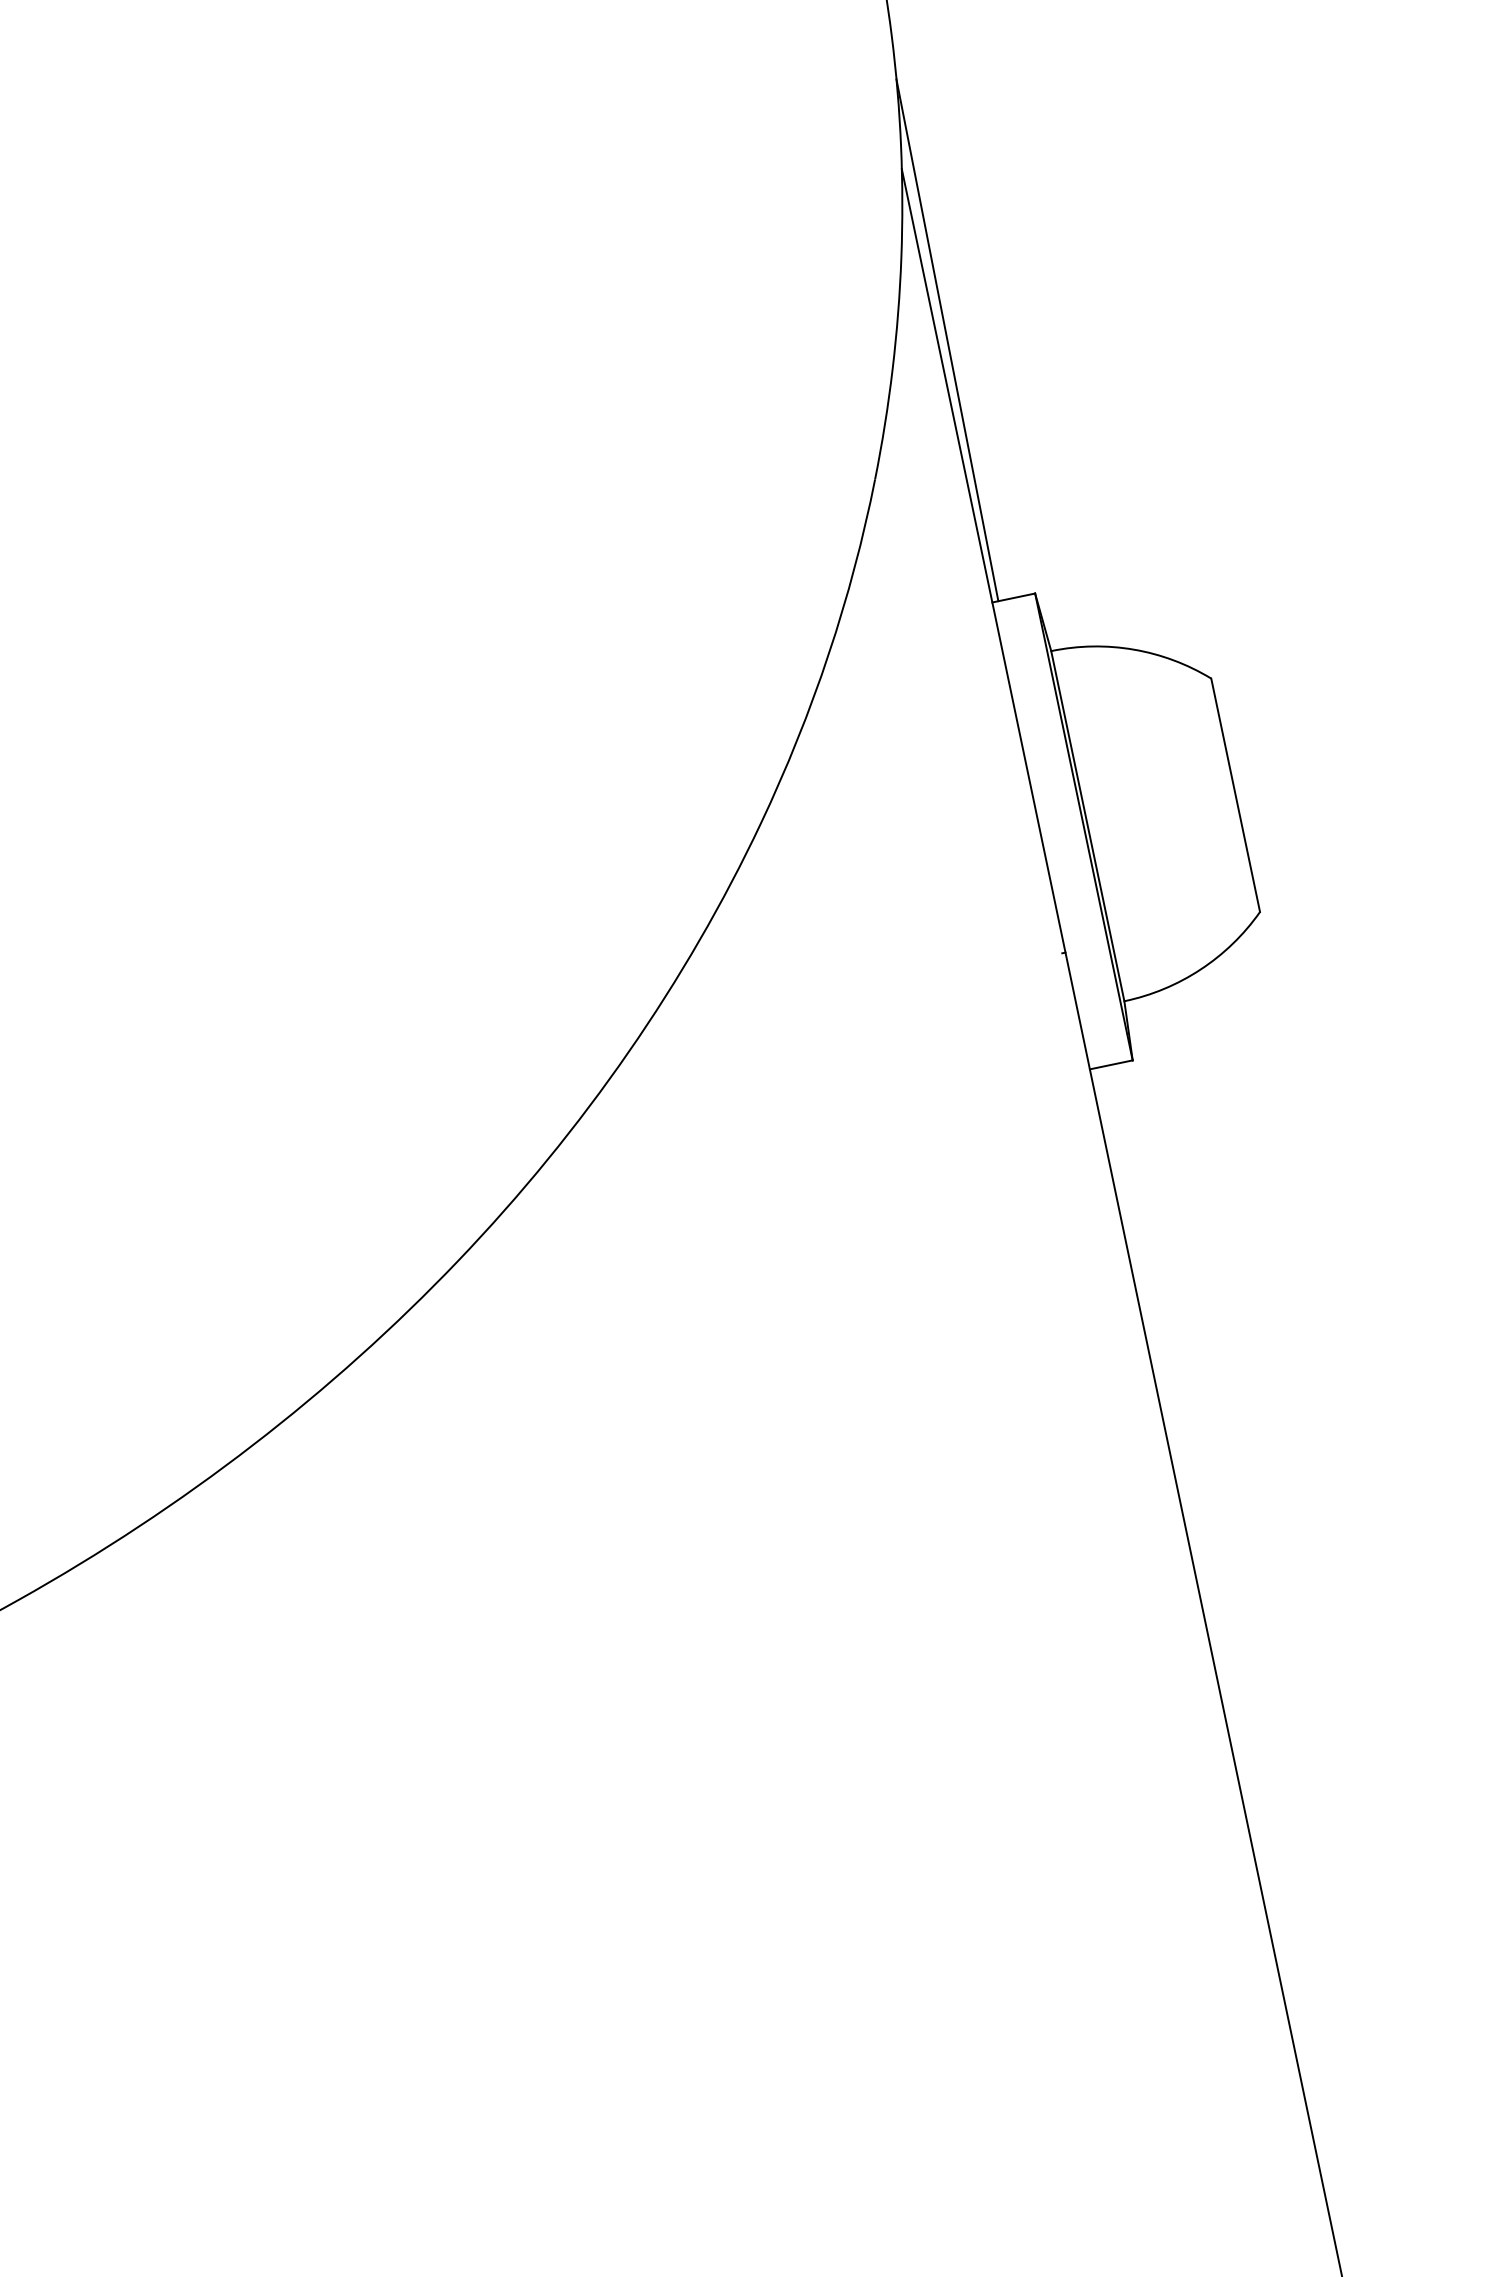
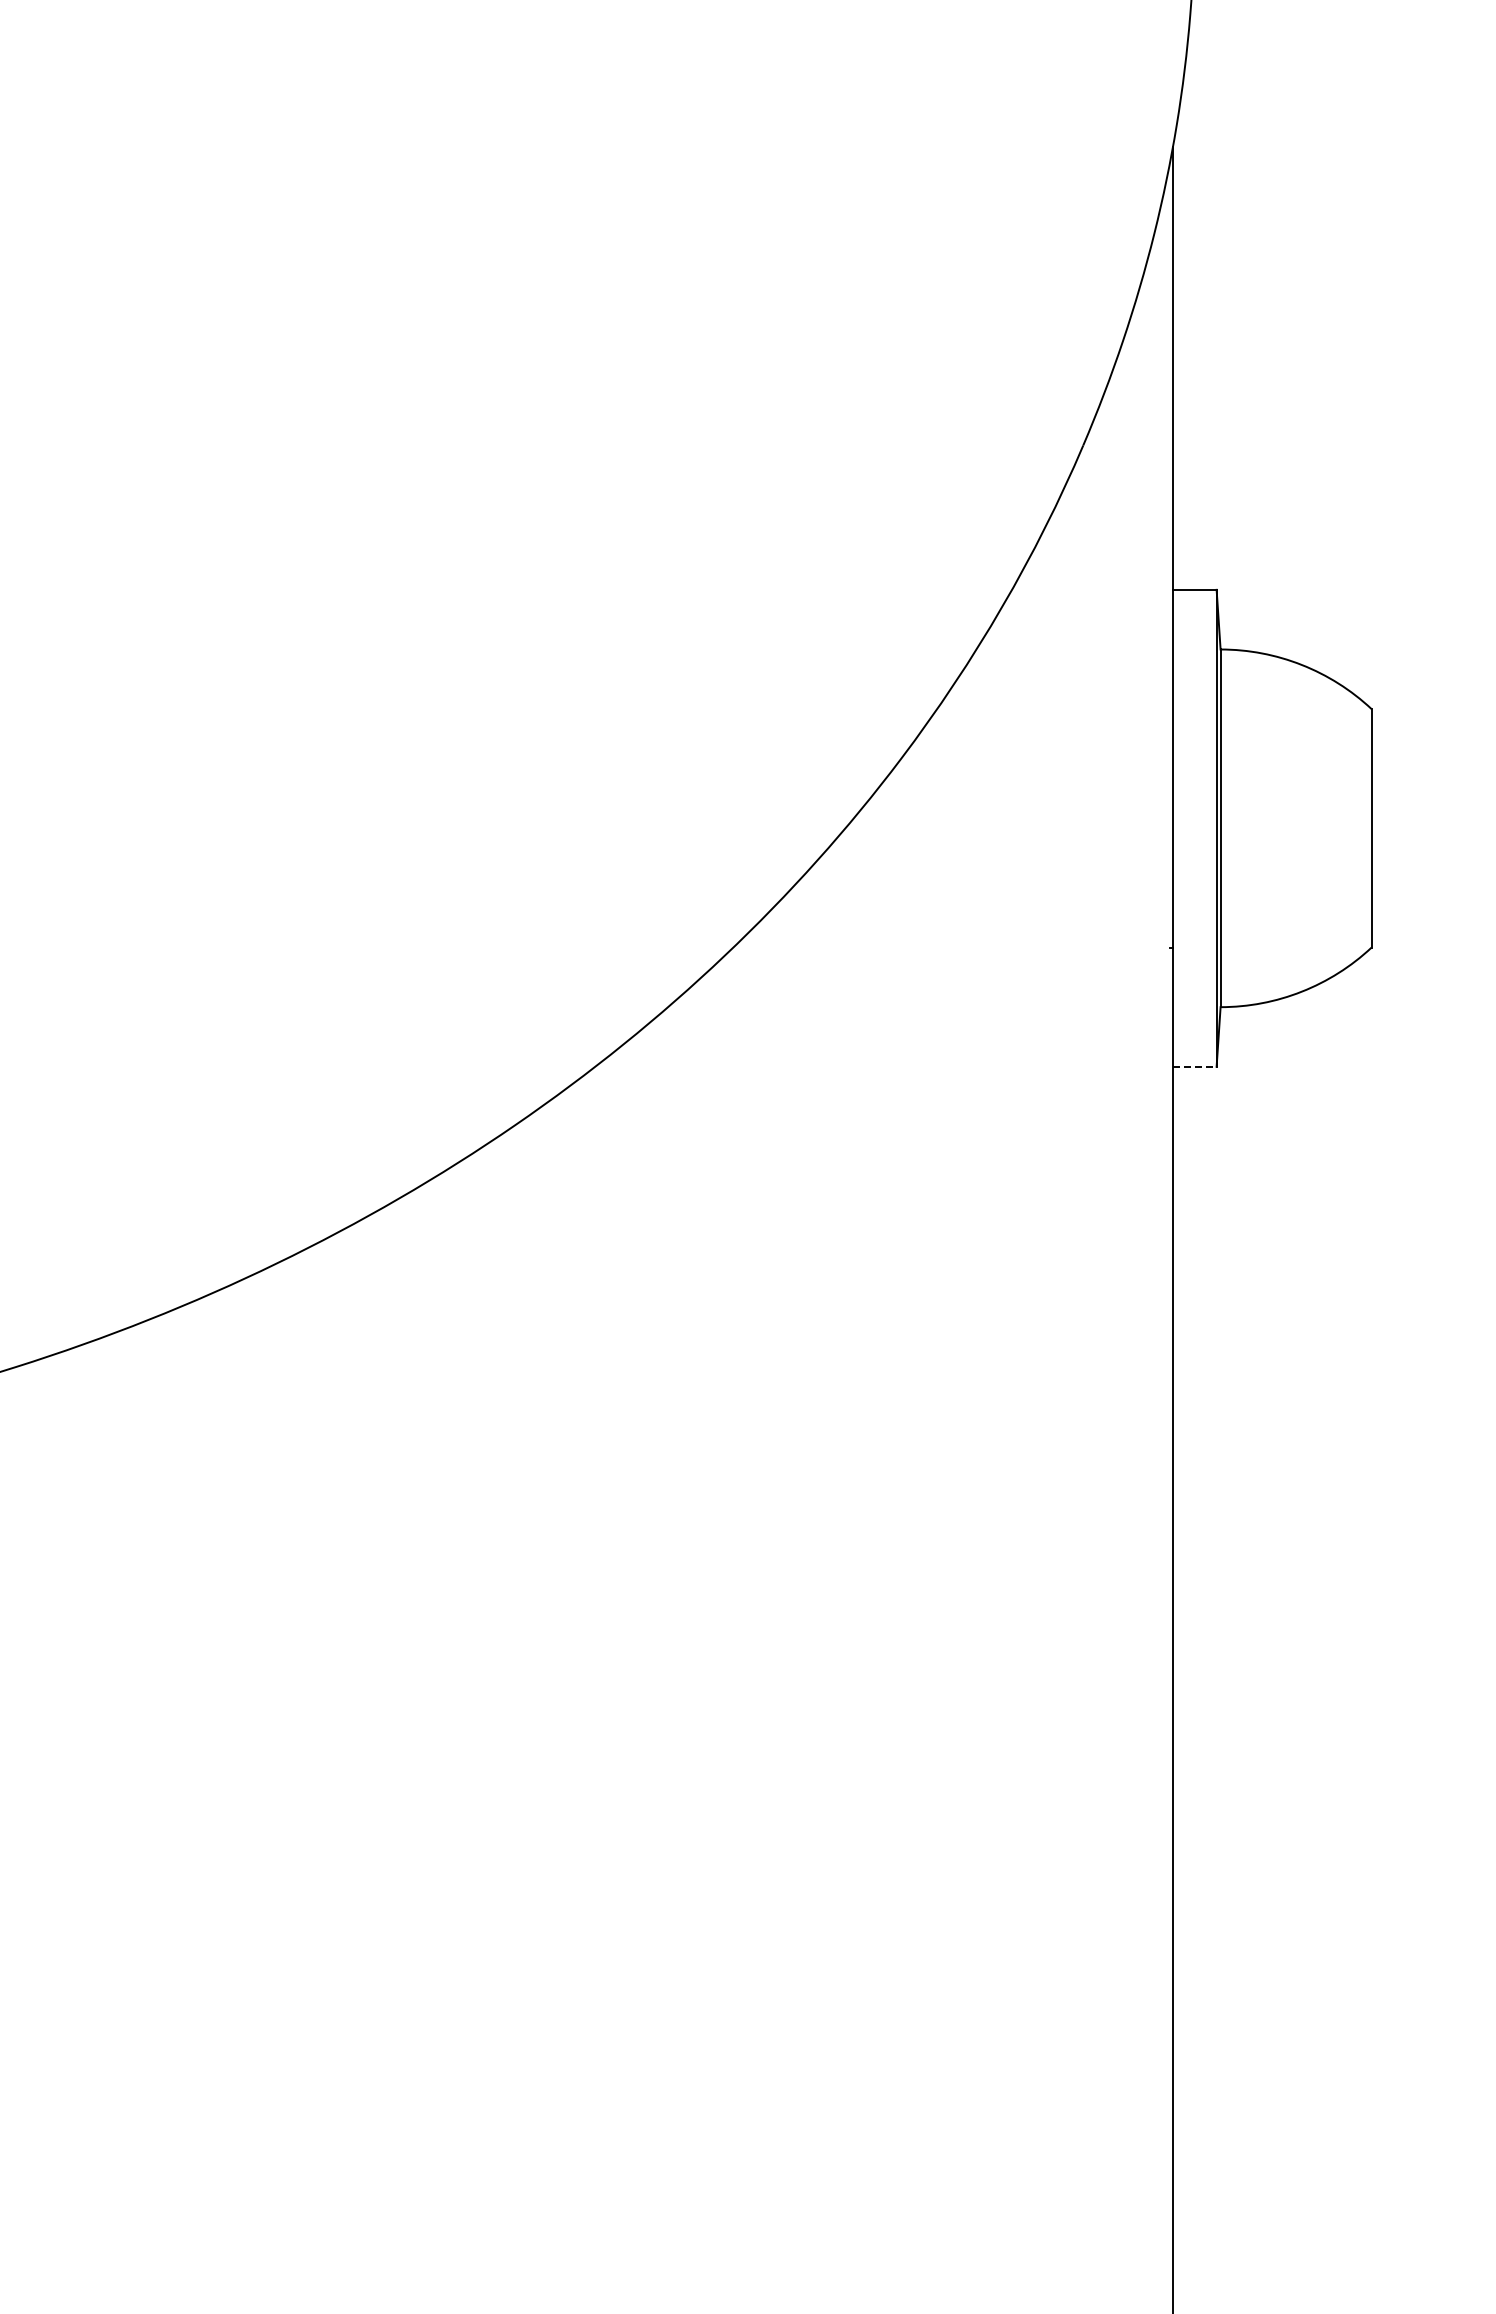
line: (947, 339) -> (1182, 323), removed
line: (1110, 1064) -> (1194, 1066), solid -> dashed

